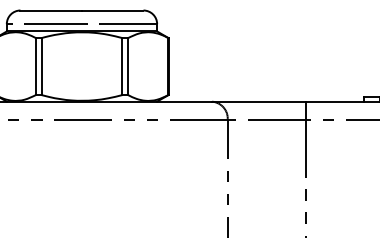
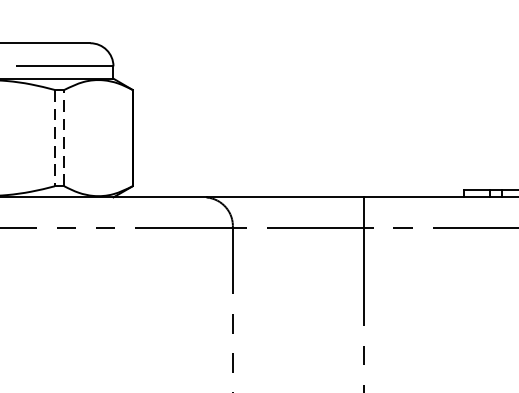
line: (128, 66) -> (65, 137), solid -> dashed
line: (122, 67) -> (54, 139), solid -> dashed

